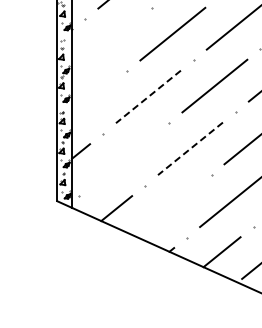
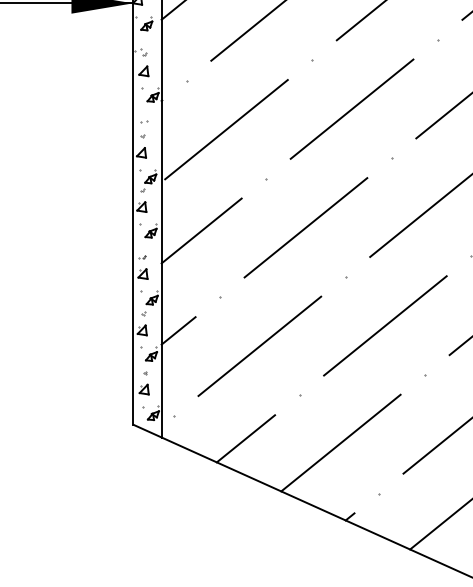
line: (105, 44) -> (224, 128), added
line: (148, 96) -> (306, 226), dashed -> solid
line: (93, 98) -> (202, 230), added
line: (190, 148) -> (385, 325), dashed -> solid
line: (123, 159) -> (258, 346), added
line: (166, 210) -> (340, 442), added

